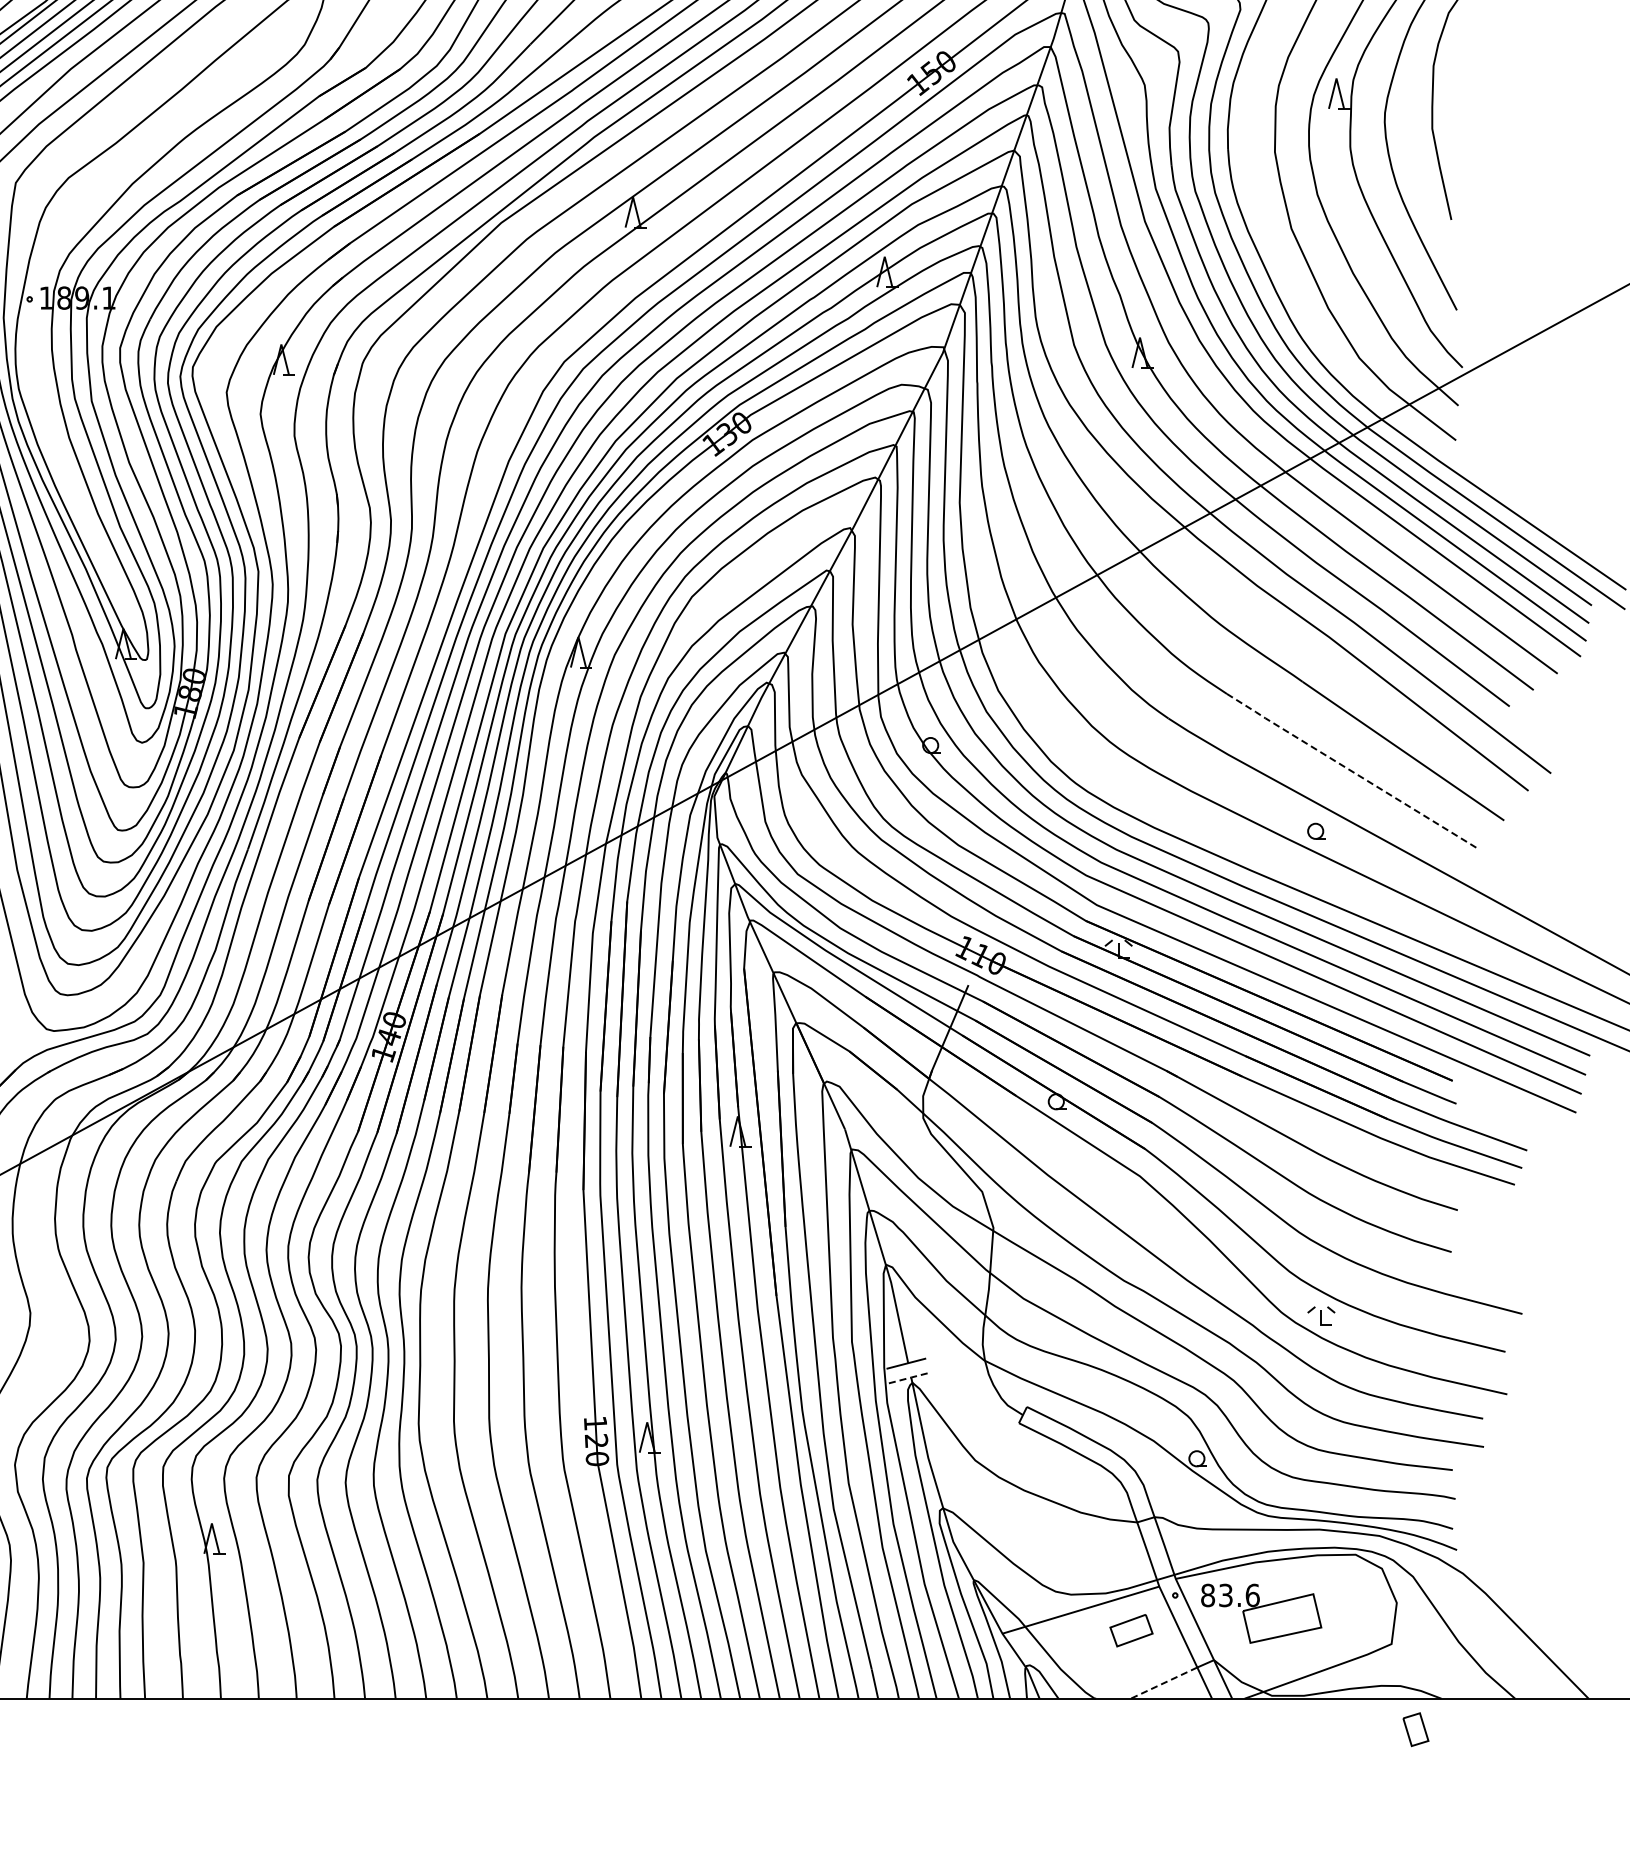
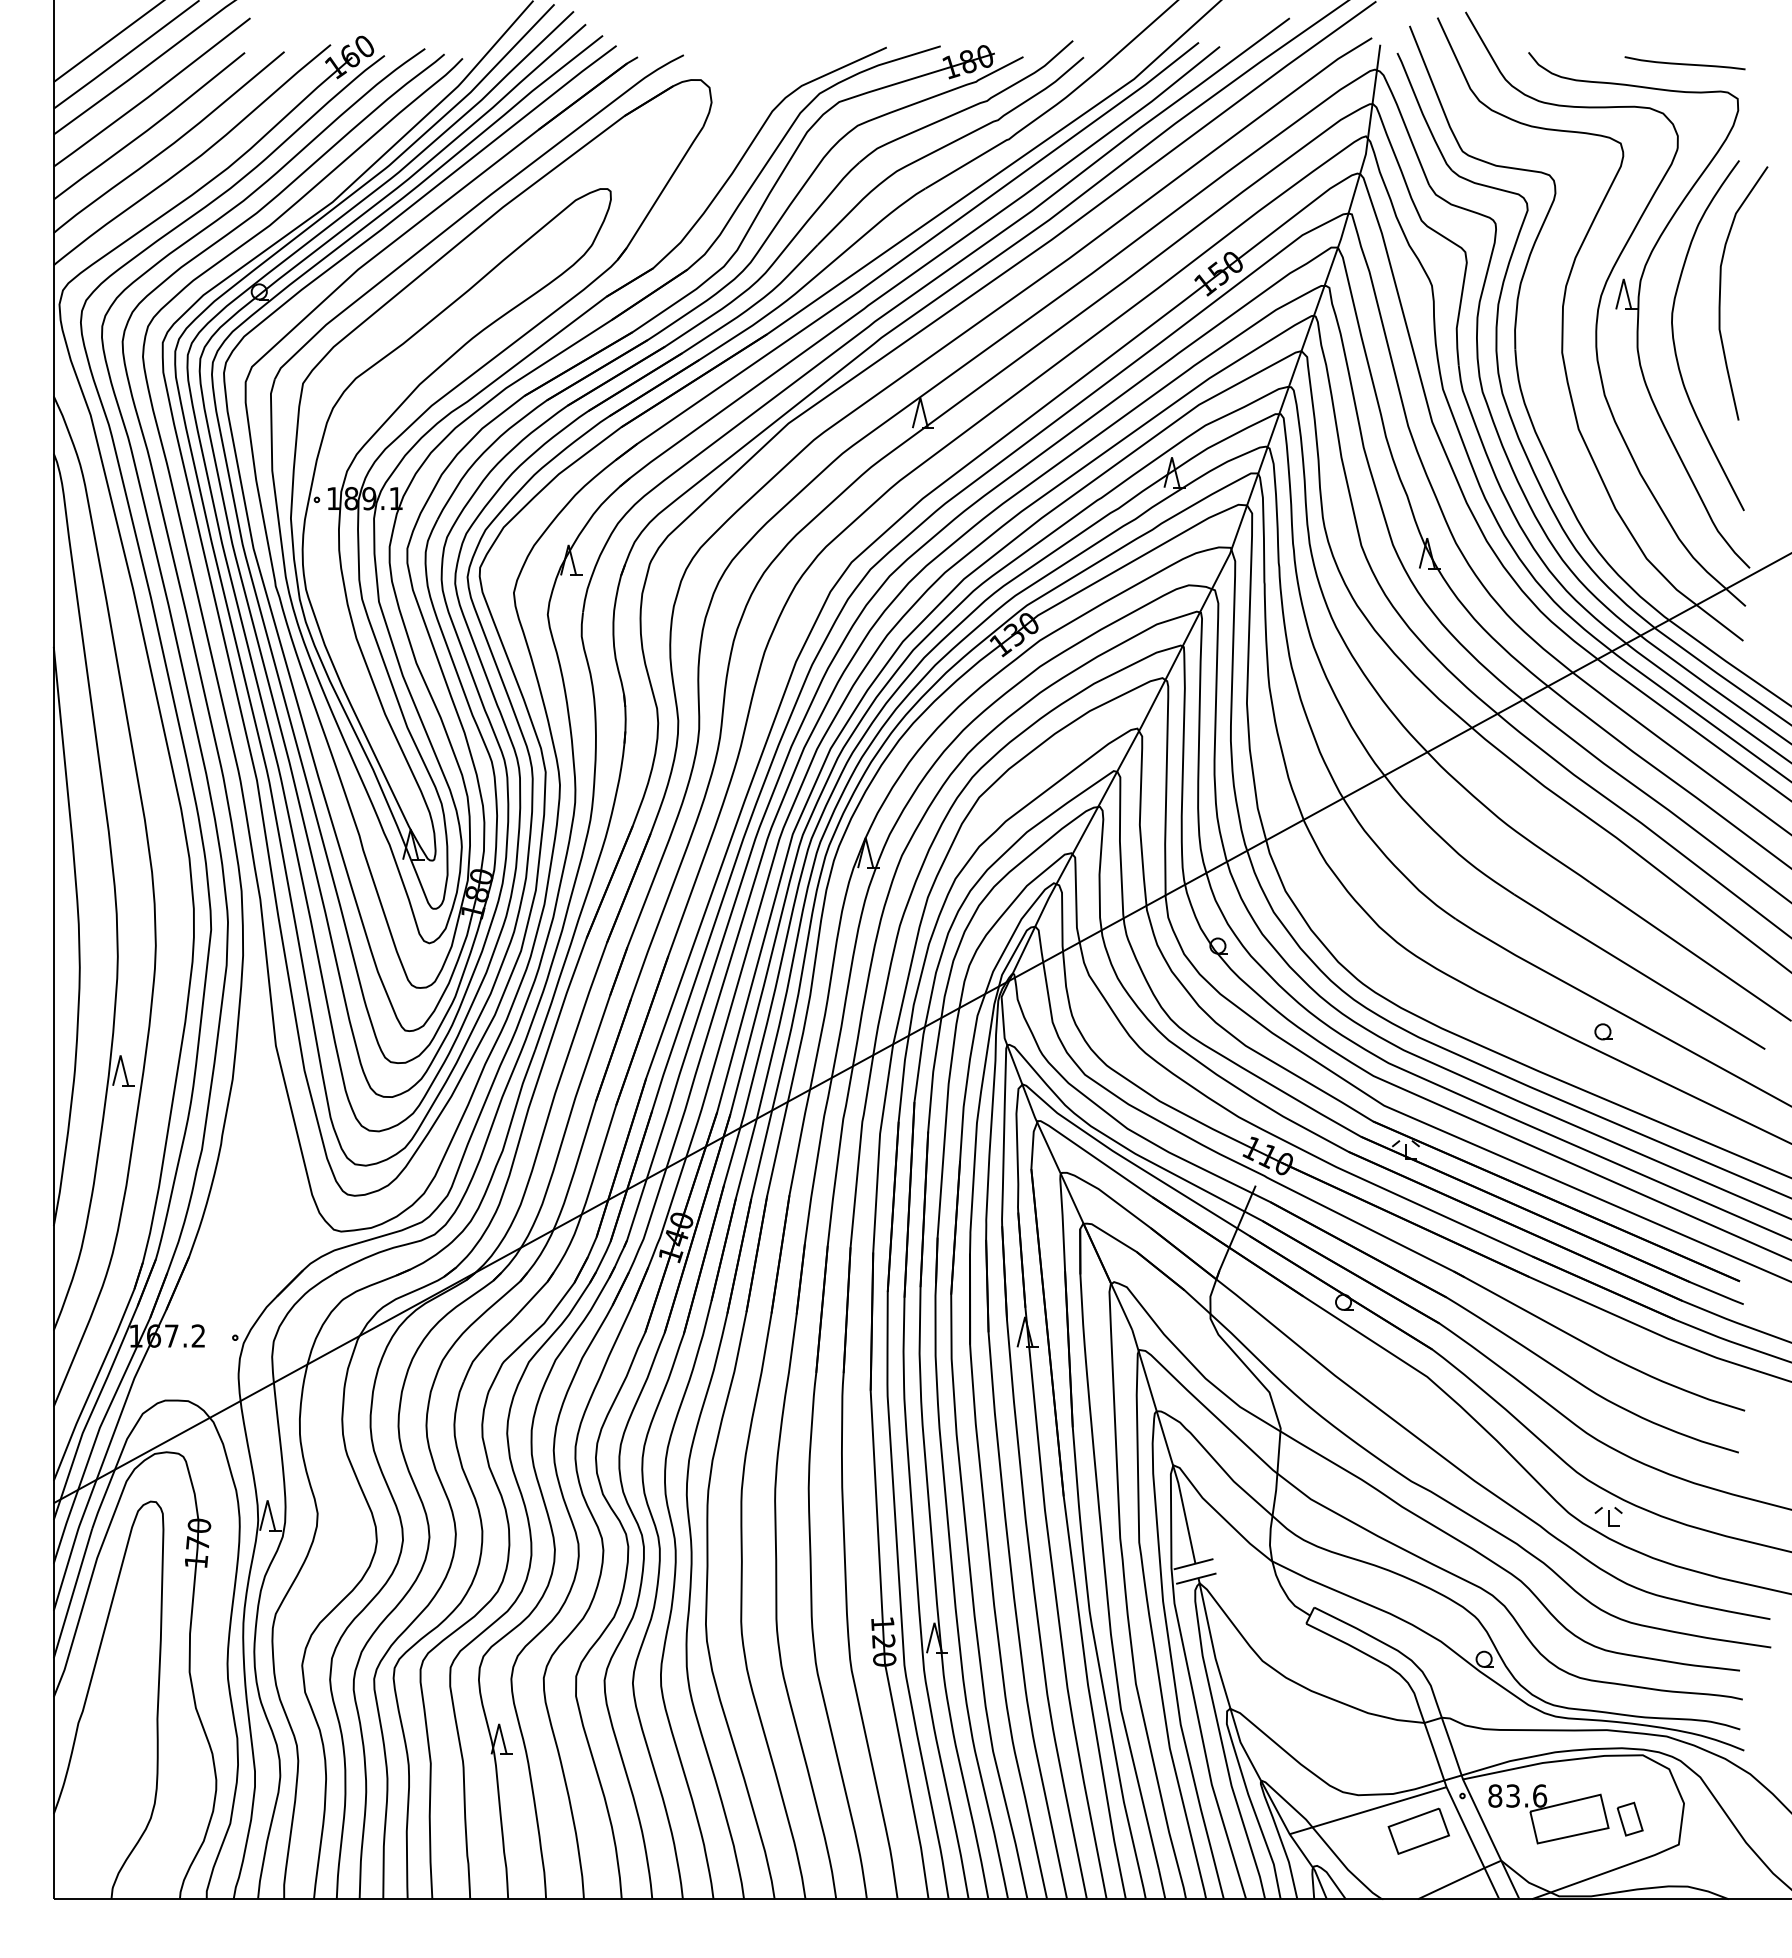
line: (1351, 770) -> (1638, 971), dashed -> solid
line: (909, 1377) -> (1196, 1578), dashed -> solid
part: (1131, 1629) -> (1418, 1830), size x1.43
line: (1164, 1682) -> (1451, 1883), dashed -> solid
part: (1415, 1728) -> (1629, 1818), moved

